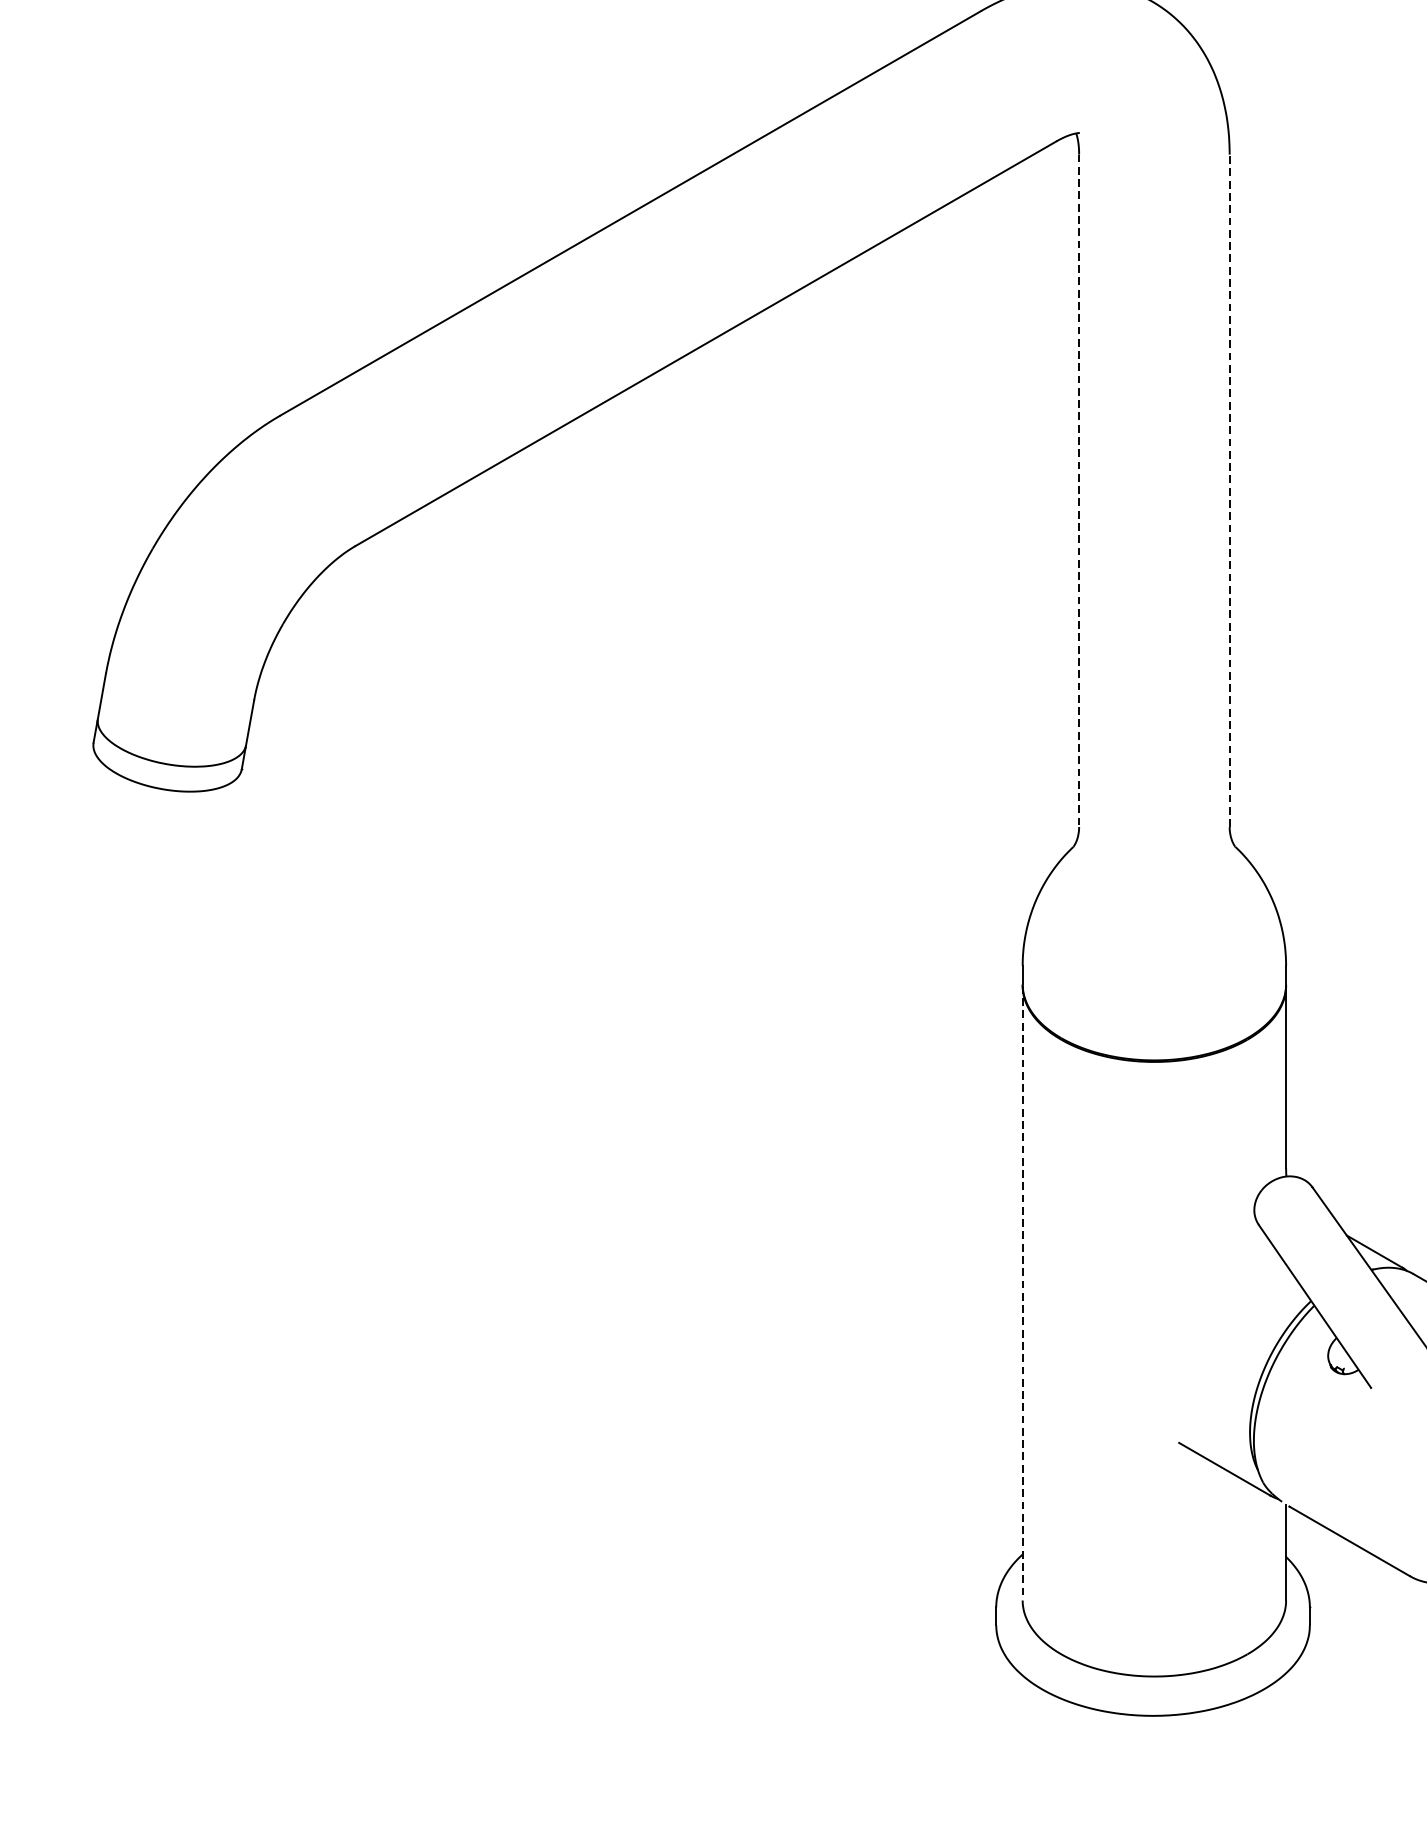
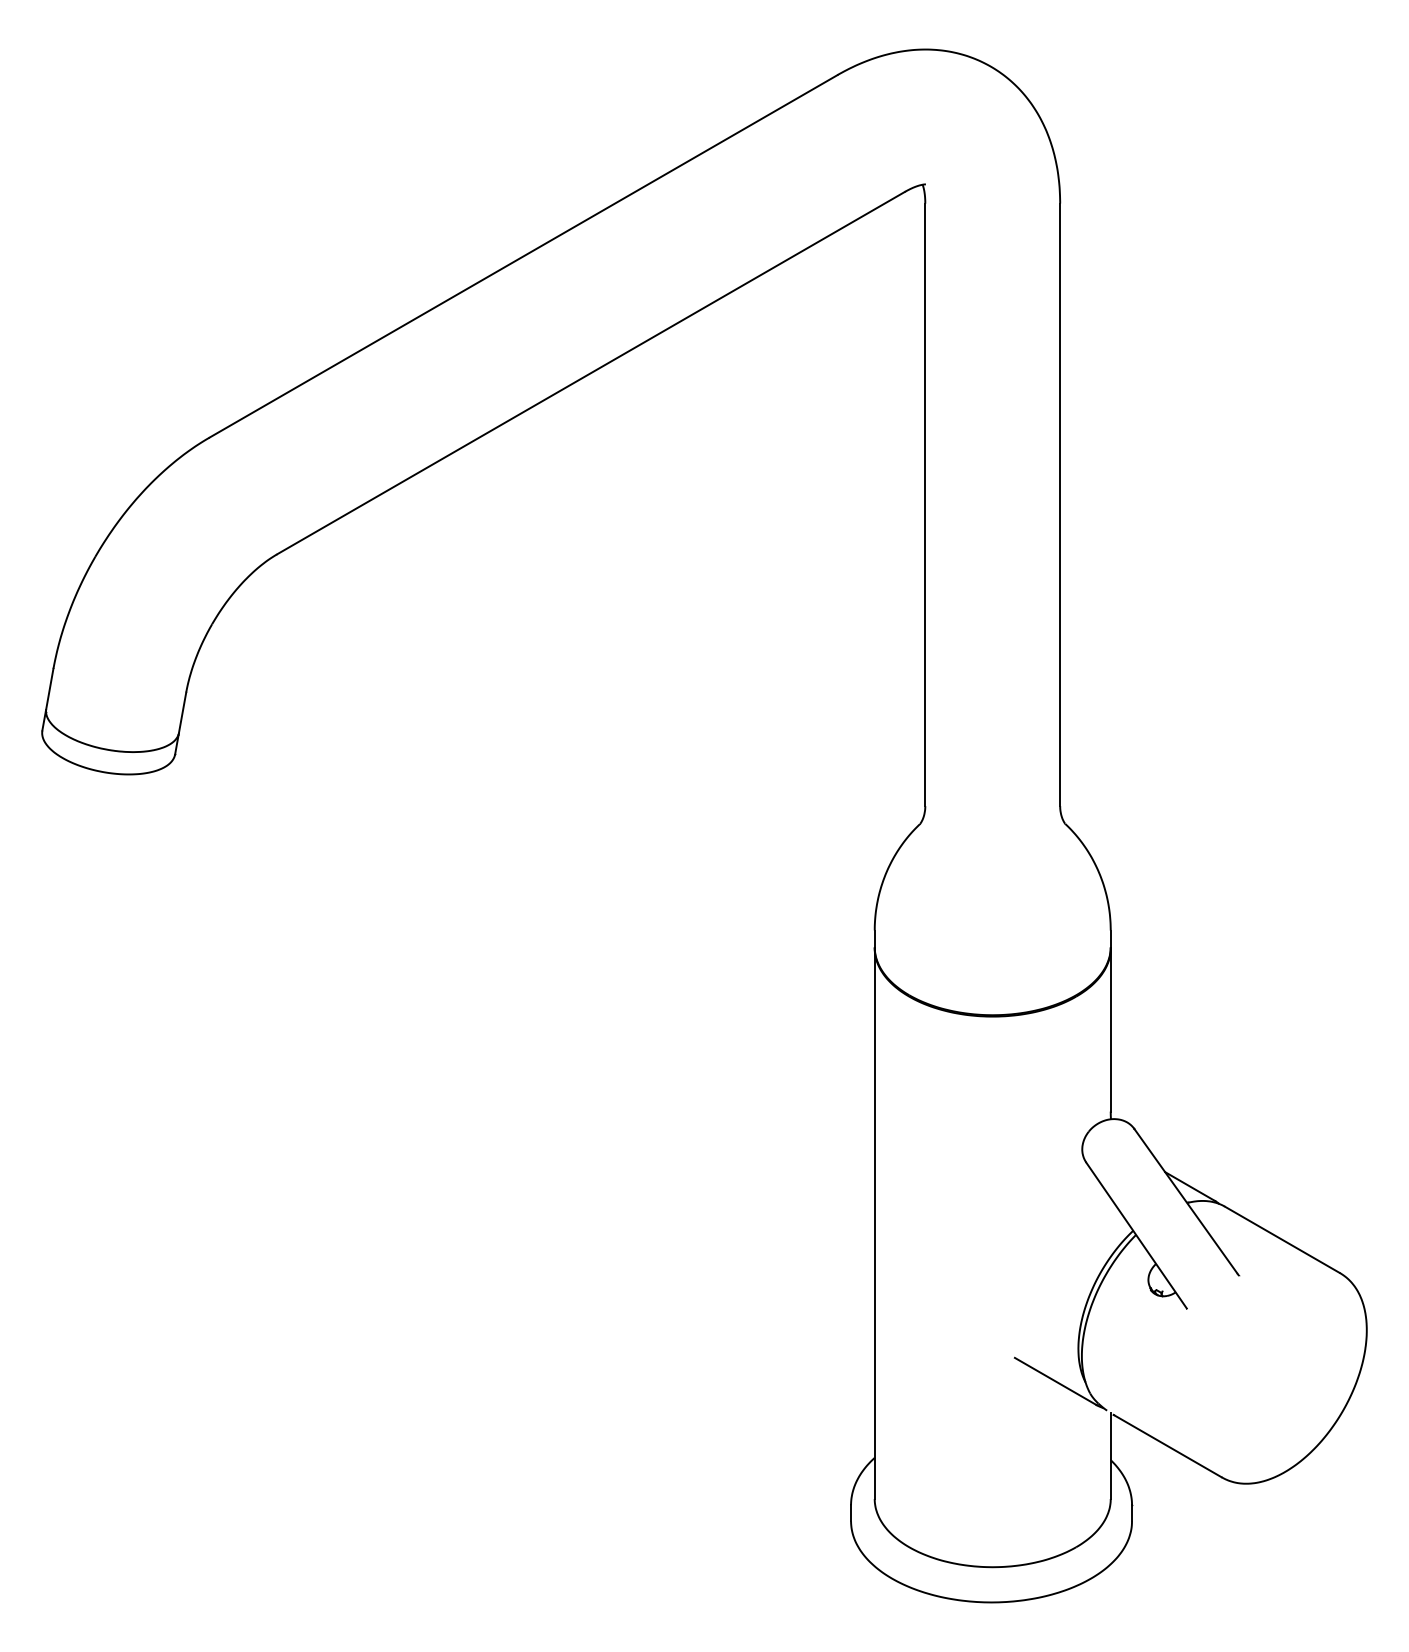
line: (1230, 490) -> (1060, 504), dashed -> solid
line: (1079, 491) -> (925, 505), dashed -> solid
line: (1022, 1294) -> (874, 1224), dashed -> solid

